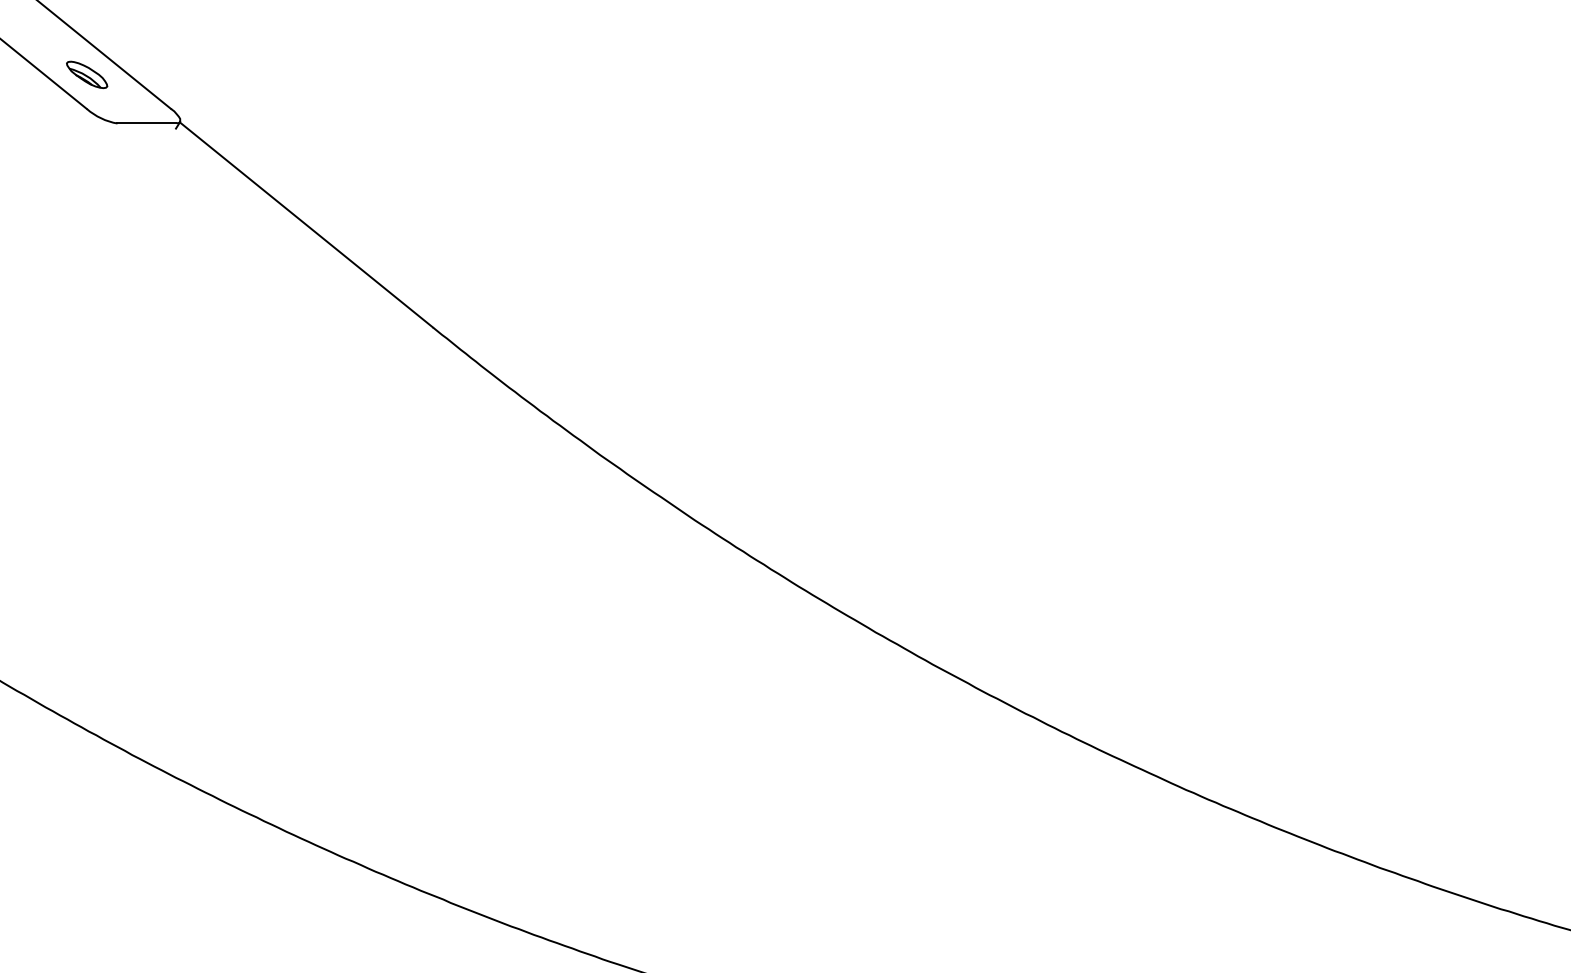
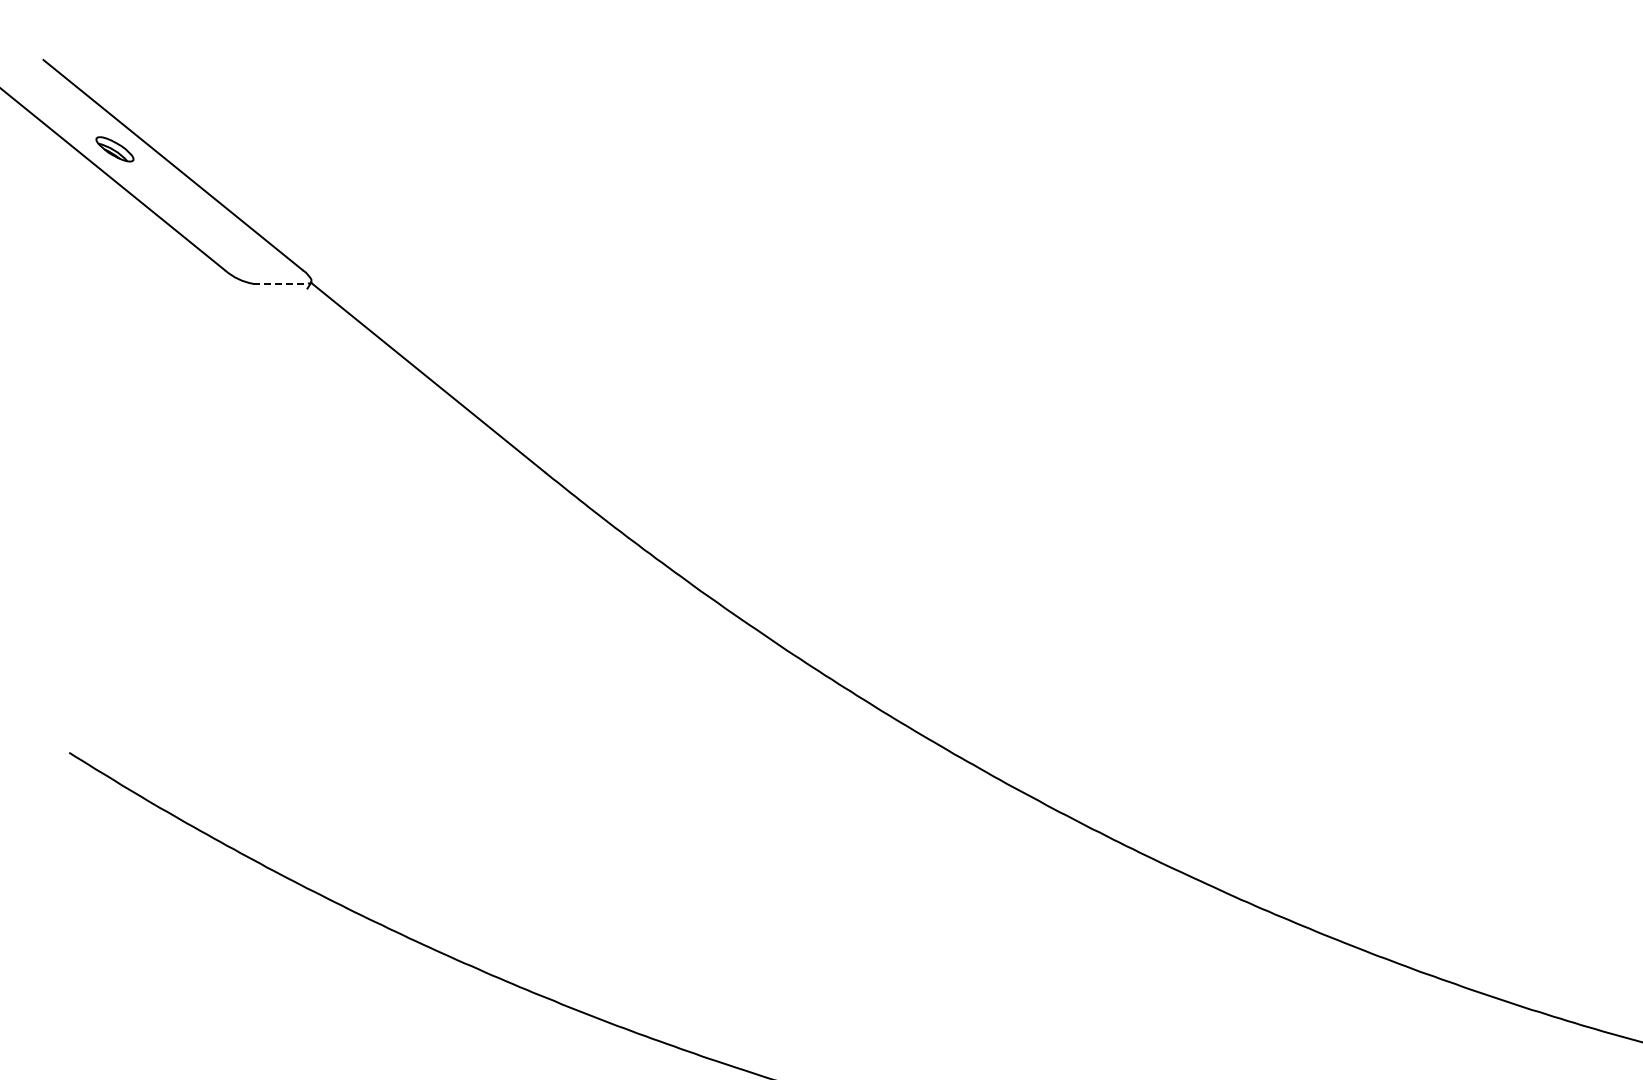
part: (86, 74) -> (224, 238), removed
line: (147, 123) -> (281, 283), solid -> dashed

